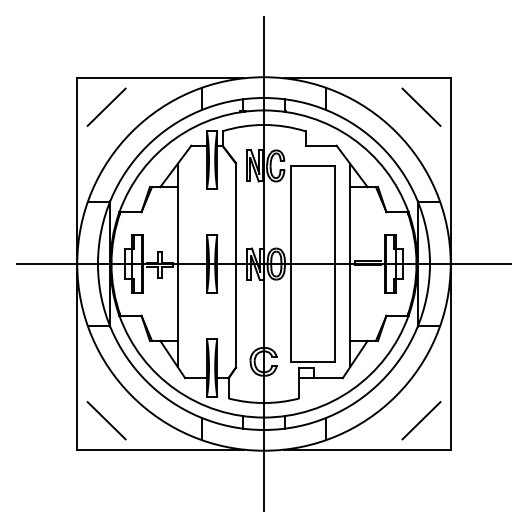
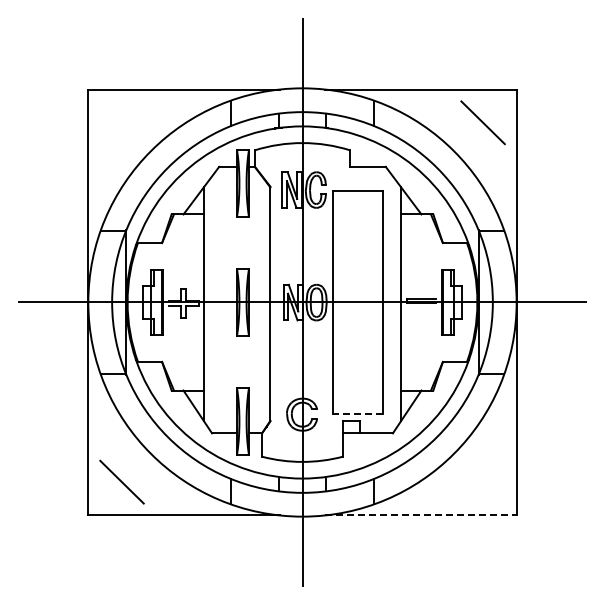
line: (106, 107) -> (121, 122), removed
line: (312, 361) -> (358, 414), solid -> dashed
line: (420, 420) -> (482, 481), removed
line: (366, 449) -> (420, 515), solid -> dashed

